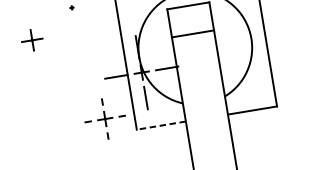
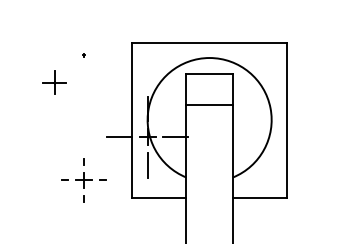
part: (32, 40) -> (54, 82), moved
part: (104, 119) -> (83, 180), moved
line: (160, 125) -> (158, 197), dashed -> solid

